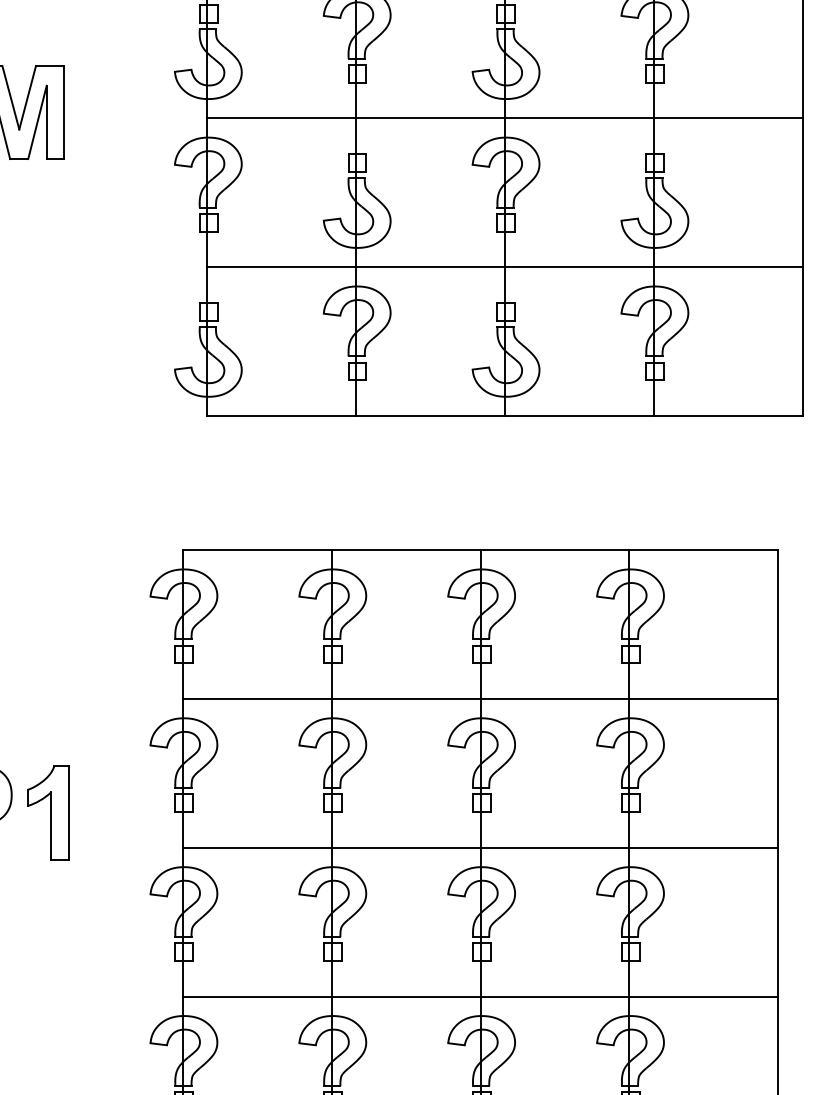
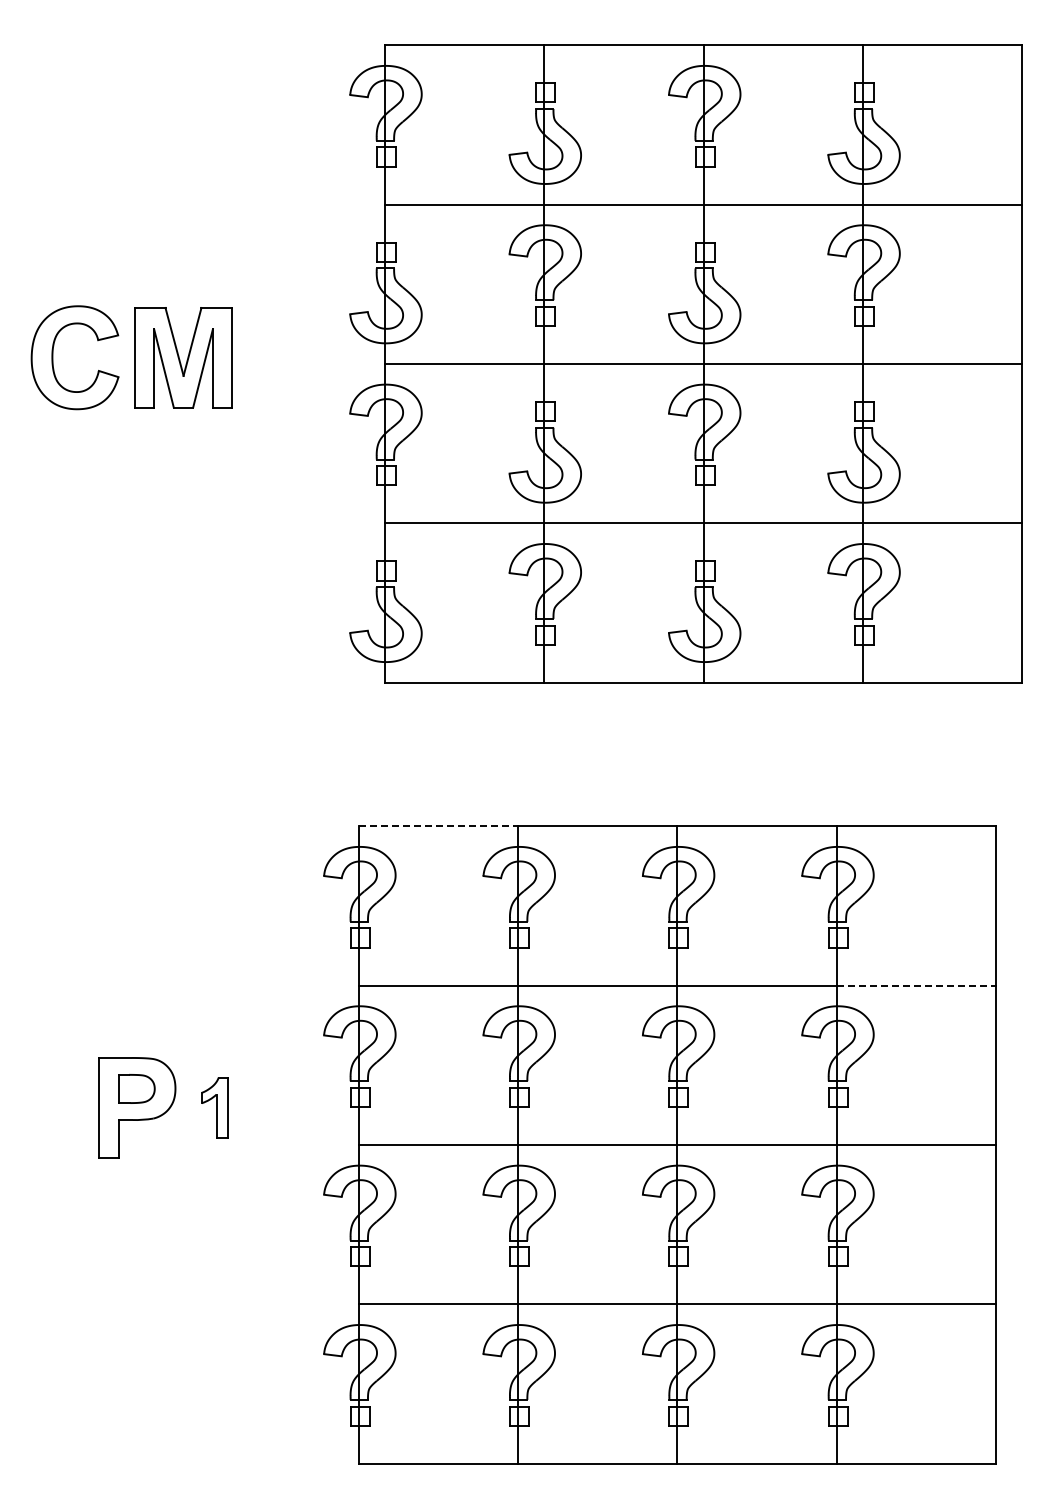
line: (257, 550) -> (438, 826), solid -> dashed
line: (703, 698) -> (916, 985), solid -> dashed
part: (48, 812) -> (214, 1107), size x0.6

